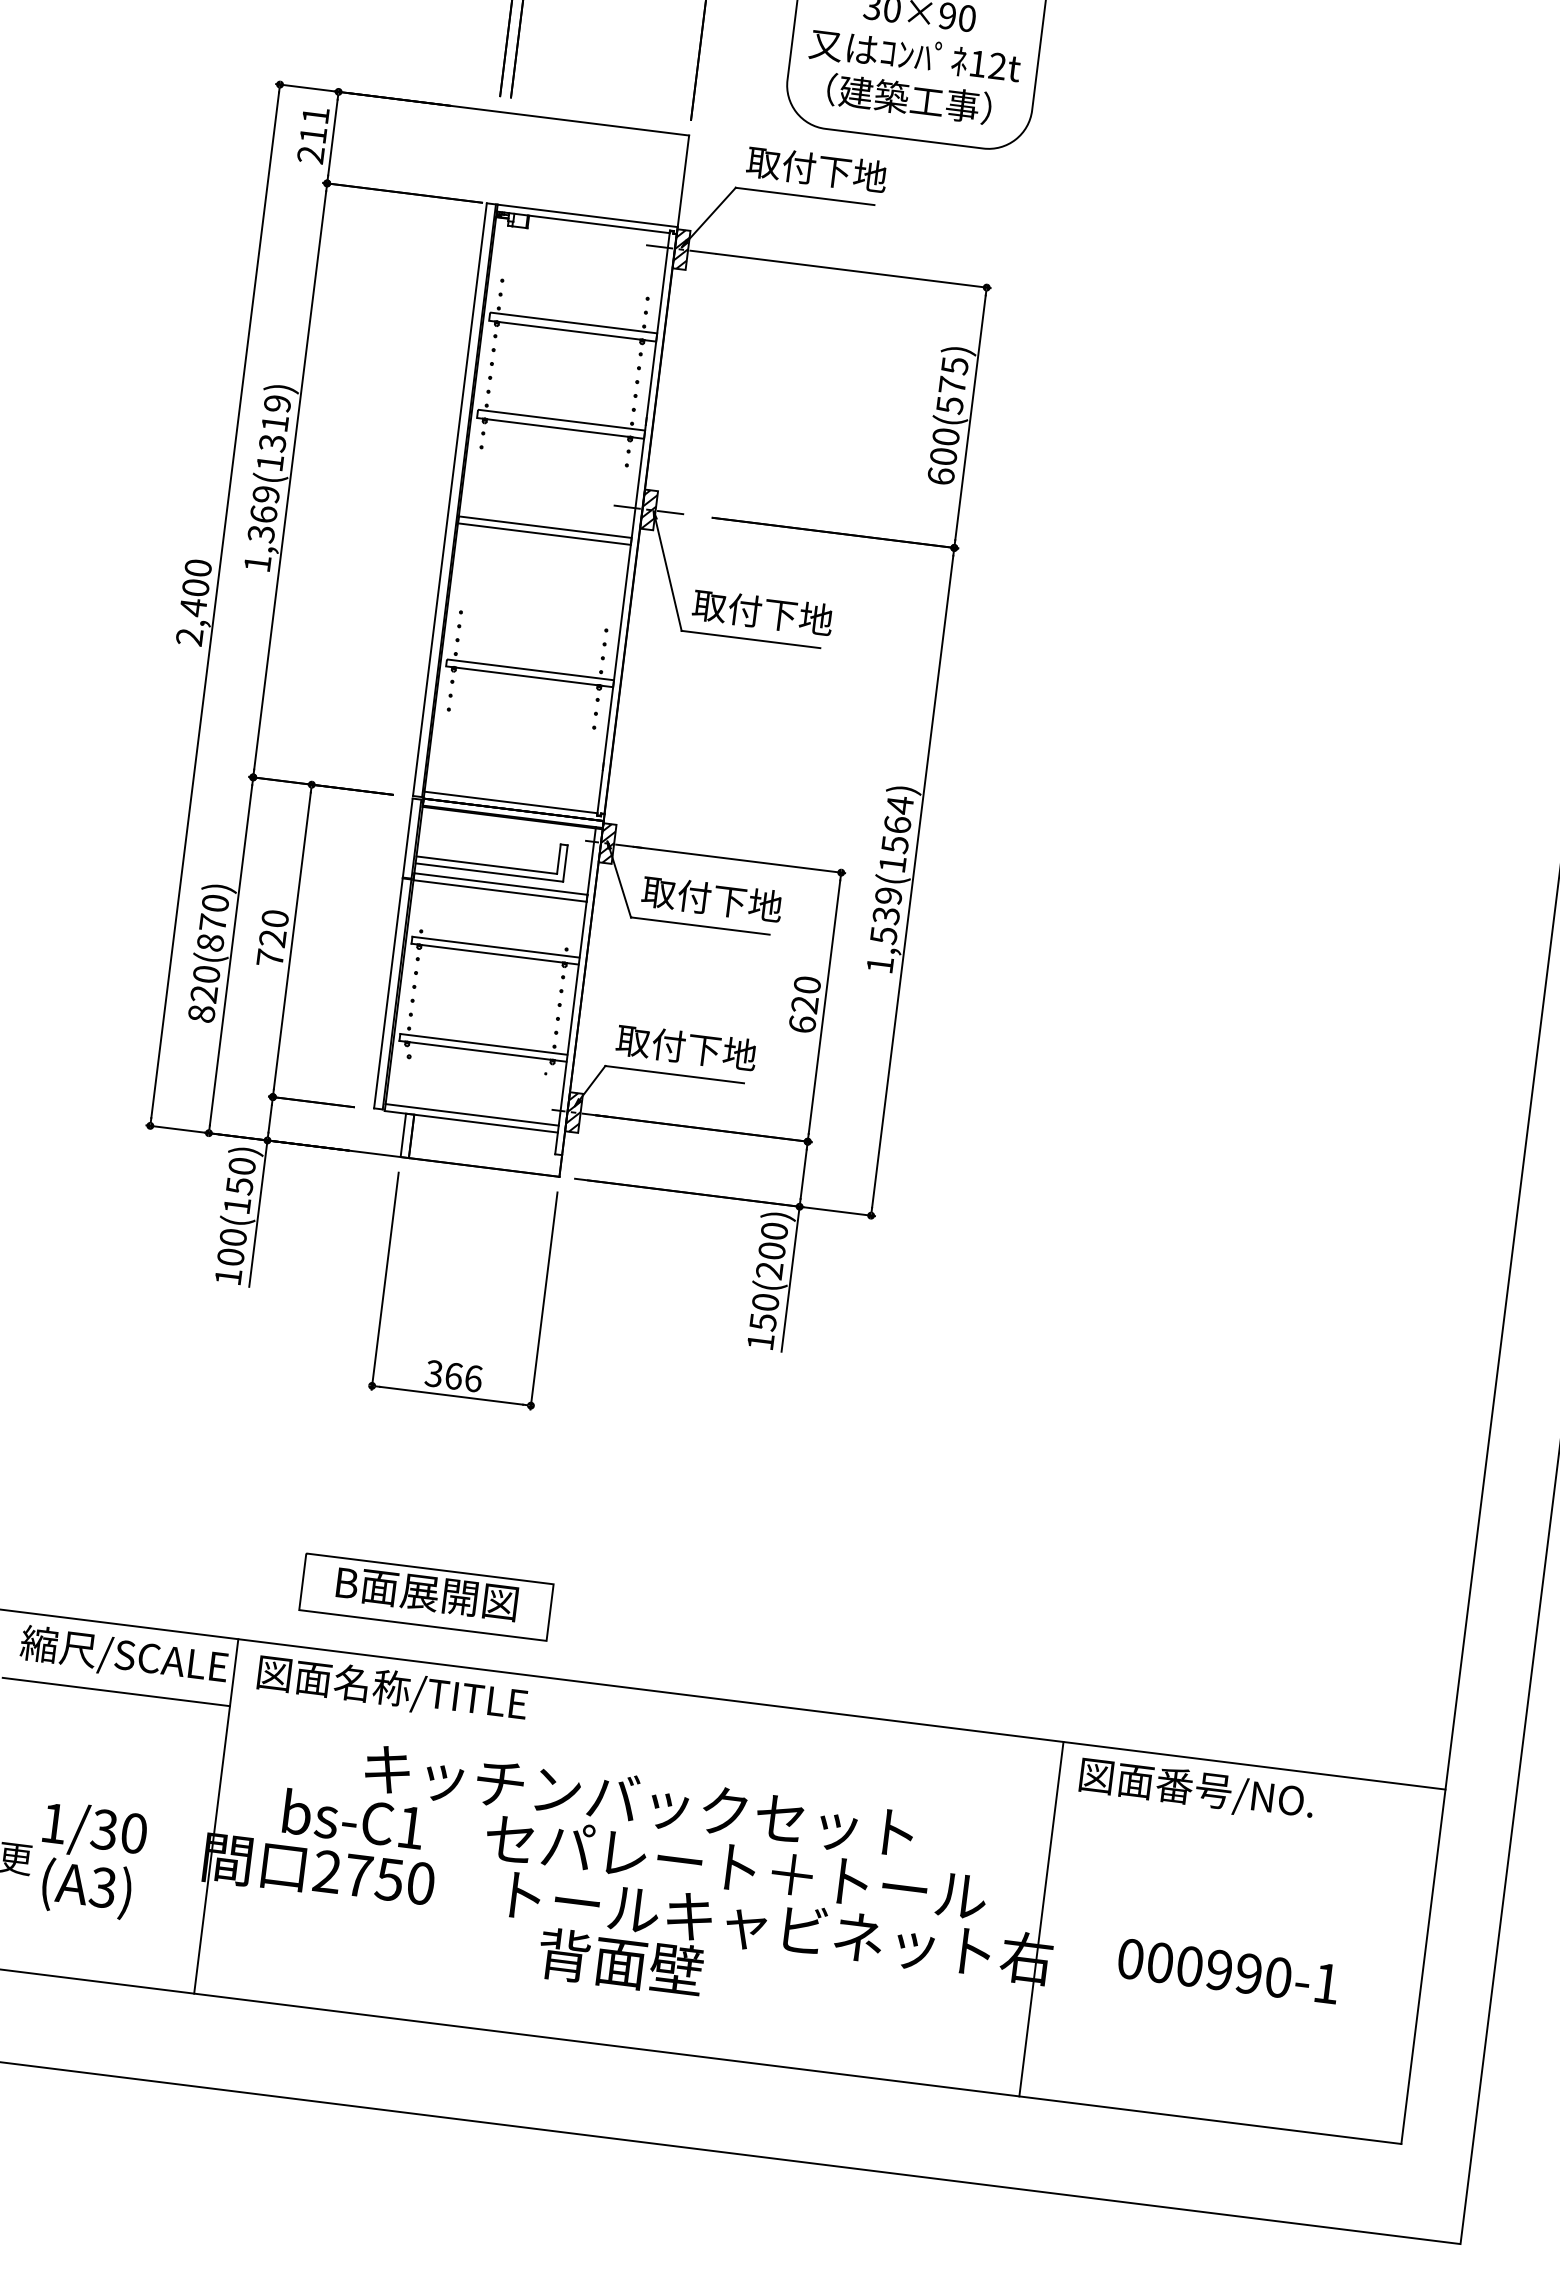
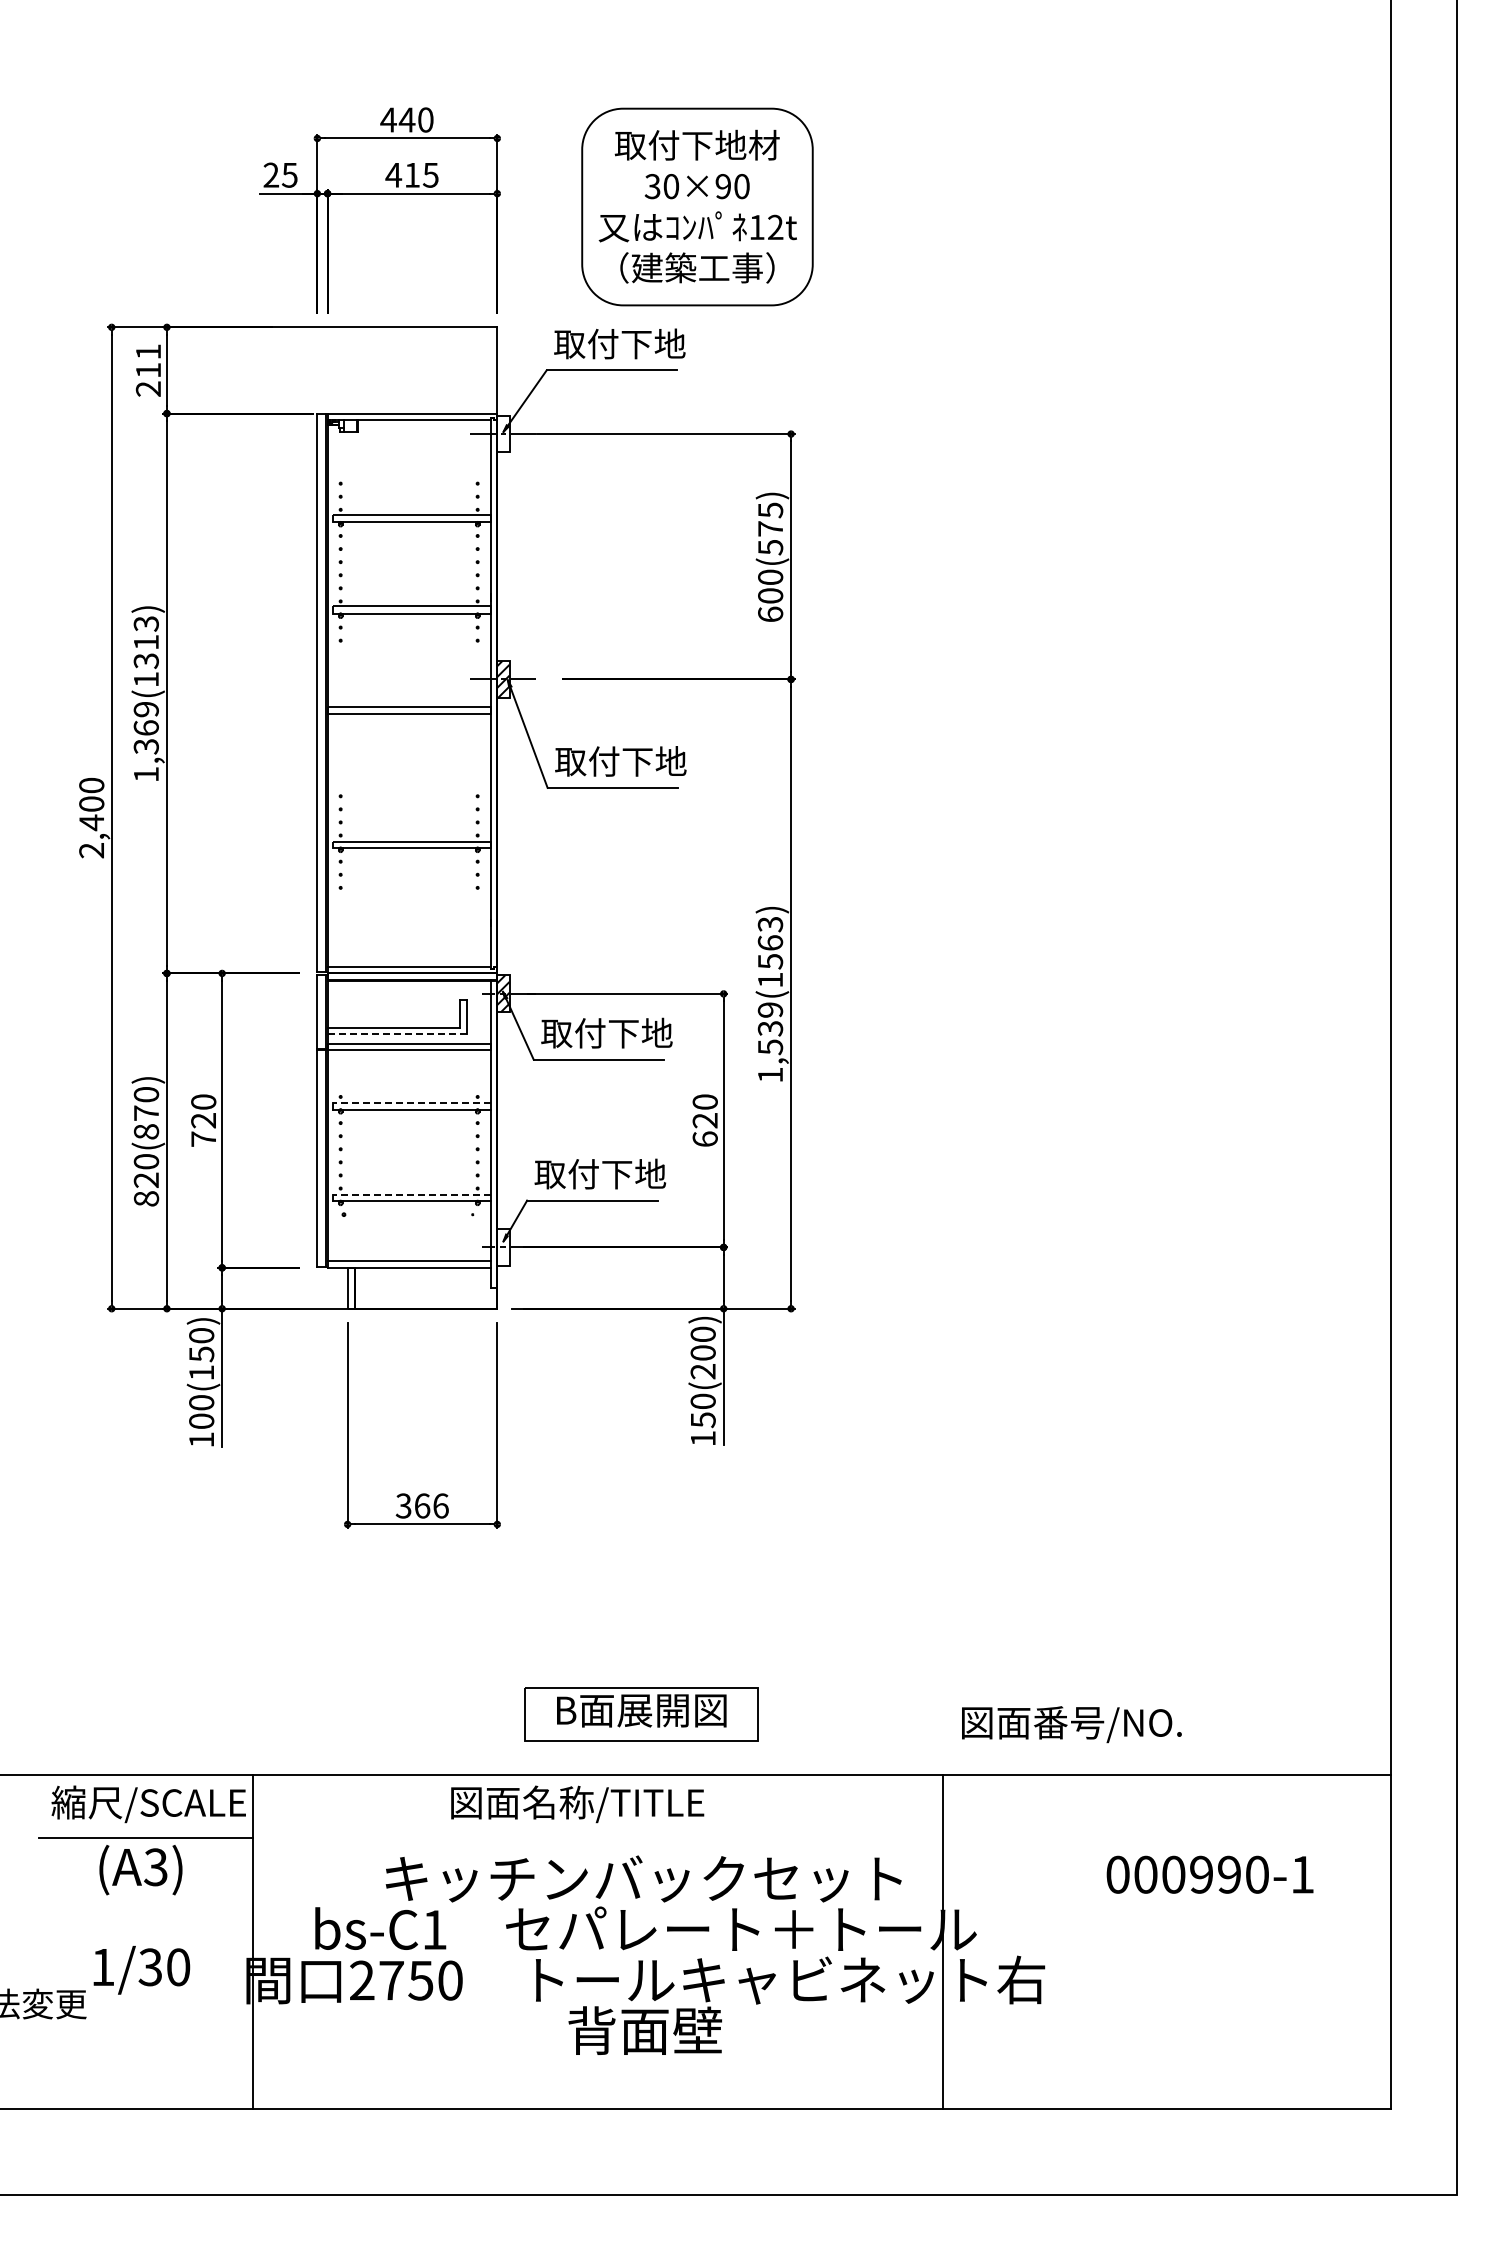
hatch: (681, 249) -> (503, 433), removed
text: (277, 403) -> (146, 623), 1,369(1319) -> 1,369(1313)
text: (900, 805) -> (770, 924), 1,539(1564) -> 1,539(1563)
line: (489, 872) -> (397, 1034), solid -> dashed
line: (495, 946) -> (411, 1102), solid -> dashed
line: (483, 1044) -> (411, 1194), solid -> dashed
hatch: (574, 1112) -> (503, 1247), removed
part: (426, 1597) -> (641, 1714), moved
text: (392, 1690) -> (577, 1804), moved
text: (1196, 1790) -> (1071, 1724), moved
text: (86, 1889) -> (140, 1870), moved
line: (1041, 1919) -> (943, 1942), moved
text: (1227, 1970) -> (1209, 1874), moved

